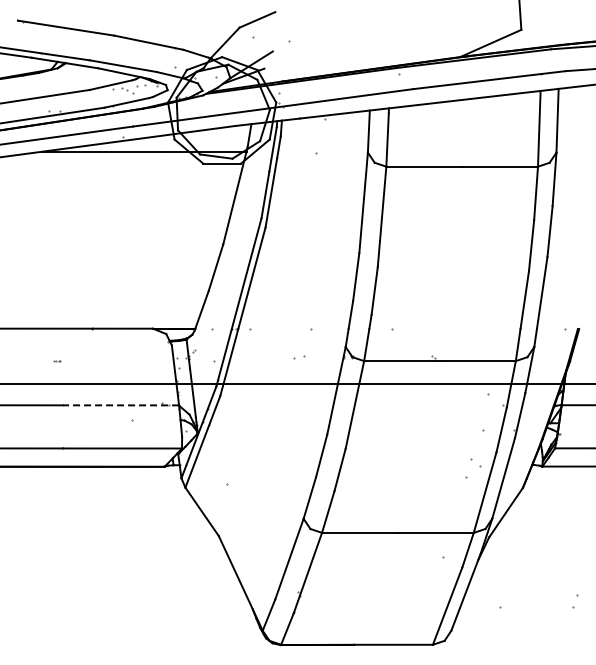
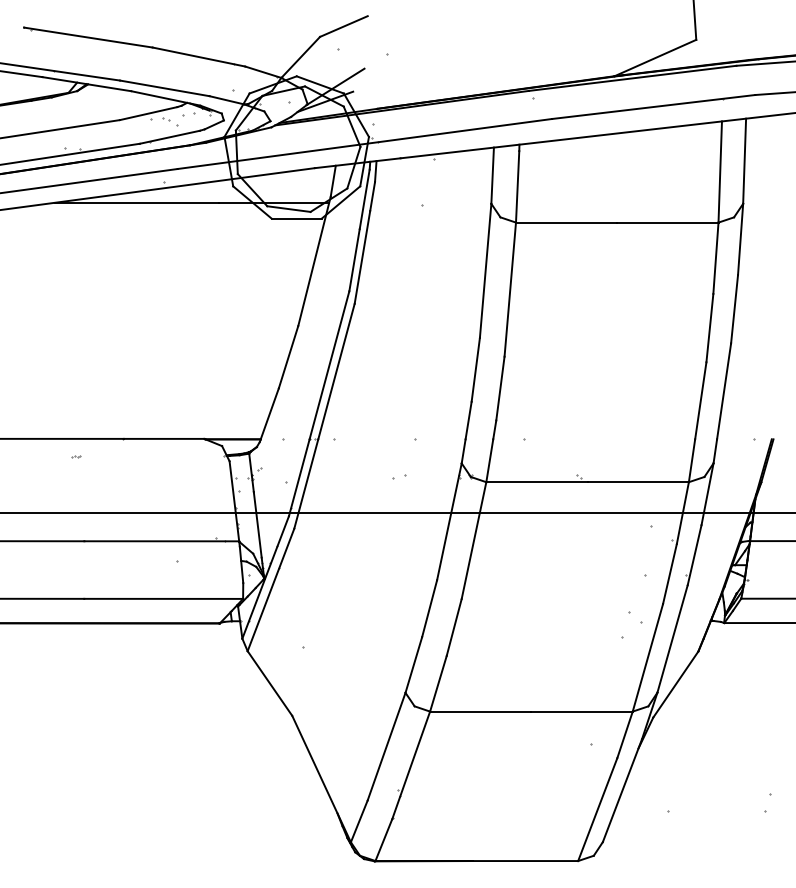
part: (57, 361) -> (76, 457), moved
line: (121, 405) -> (162, 541), dashed -> solid

